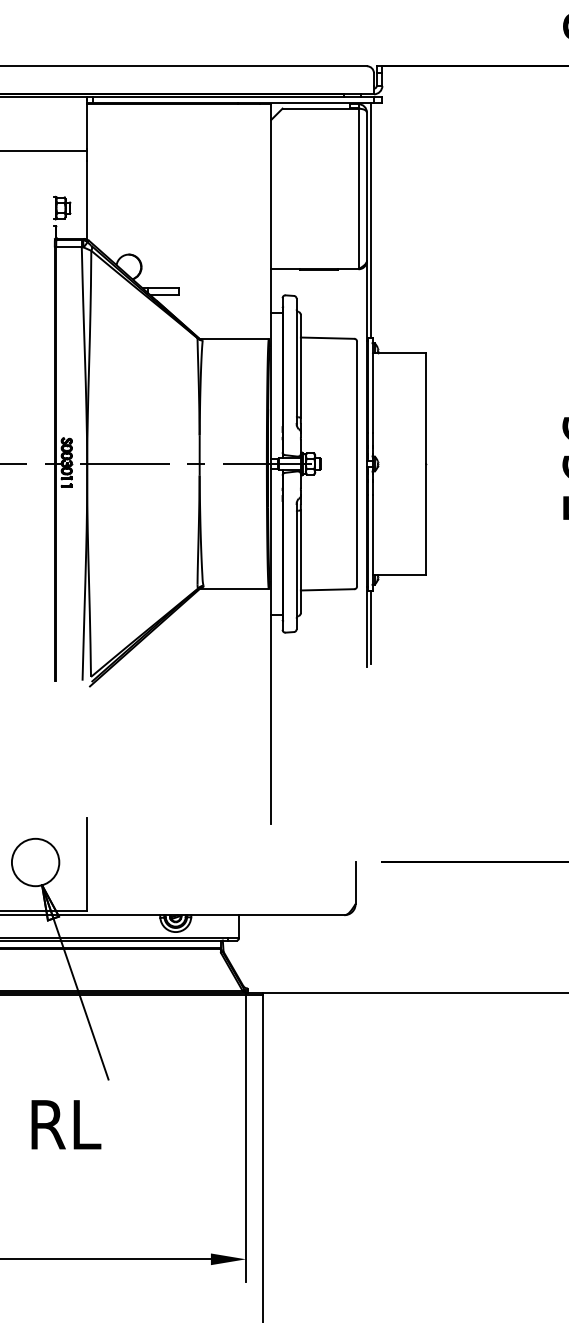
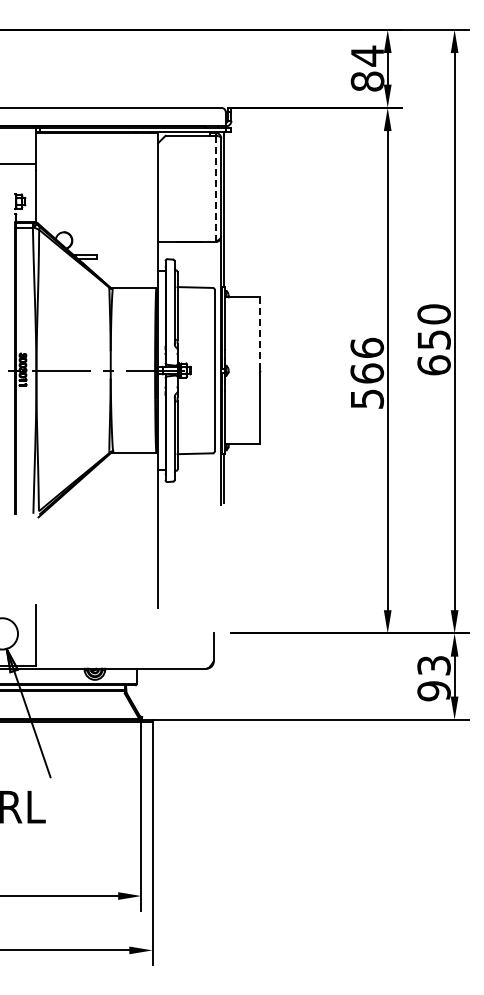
line: (358, 189) -> (215, 189), solid -> dashed
line: (426, 407) -> (260, 333), solid -> dashed

